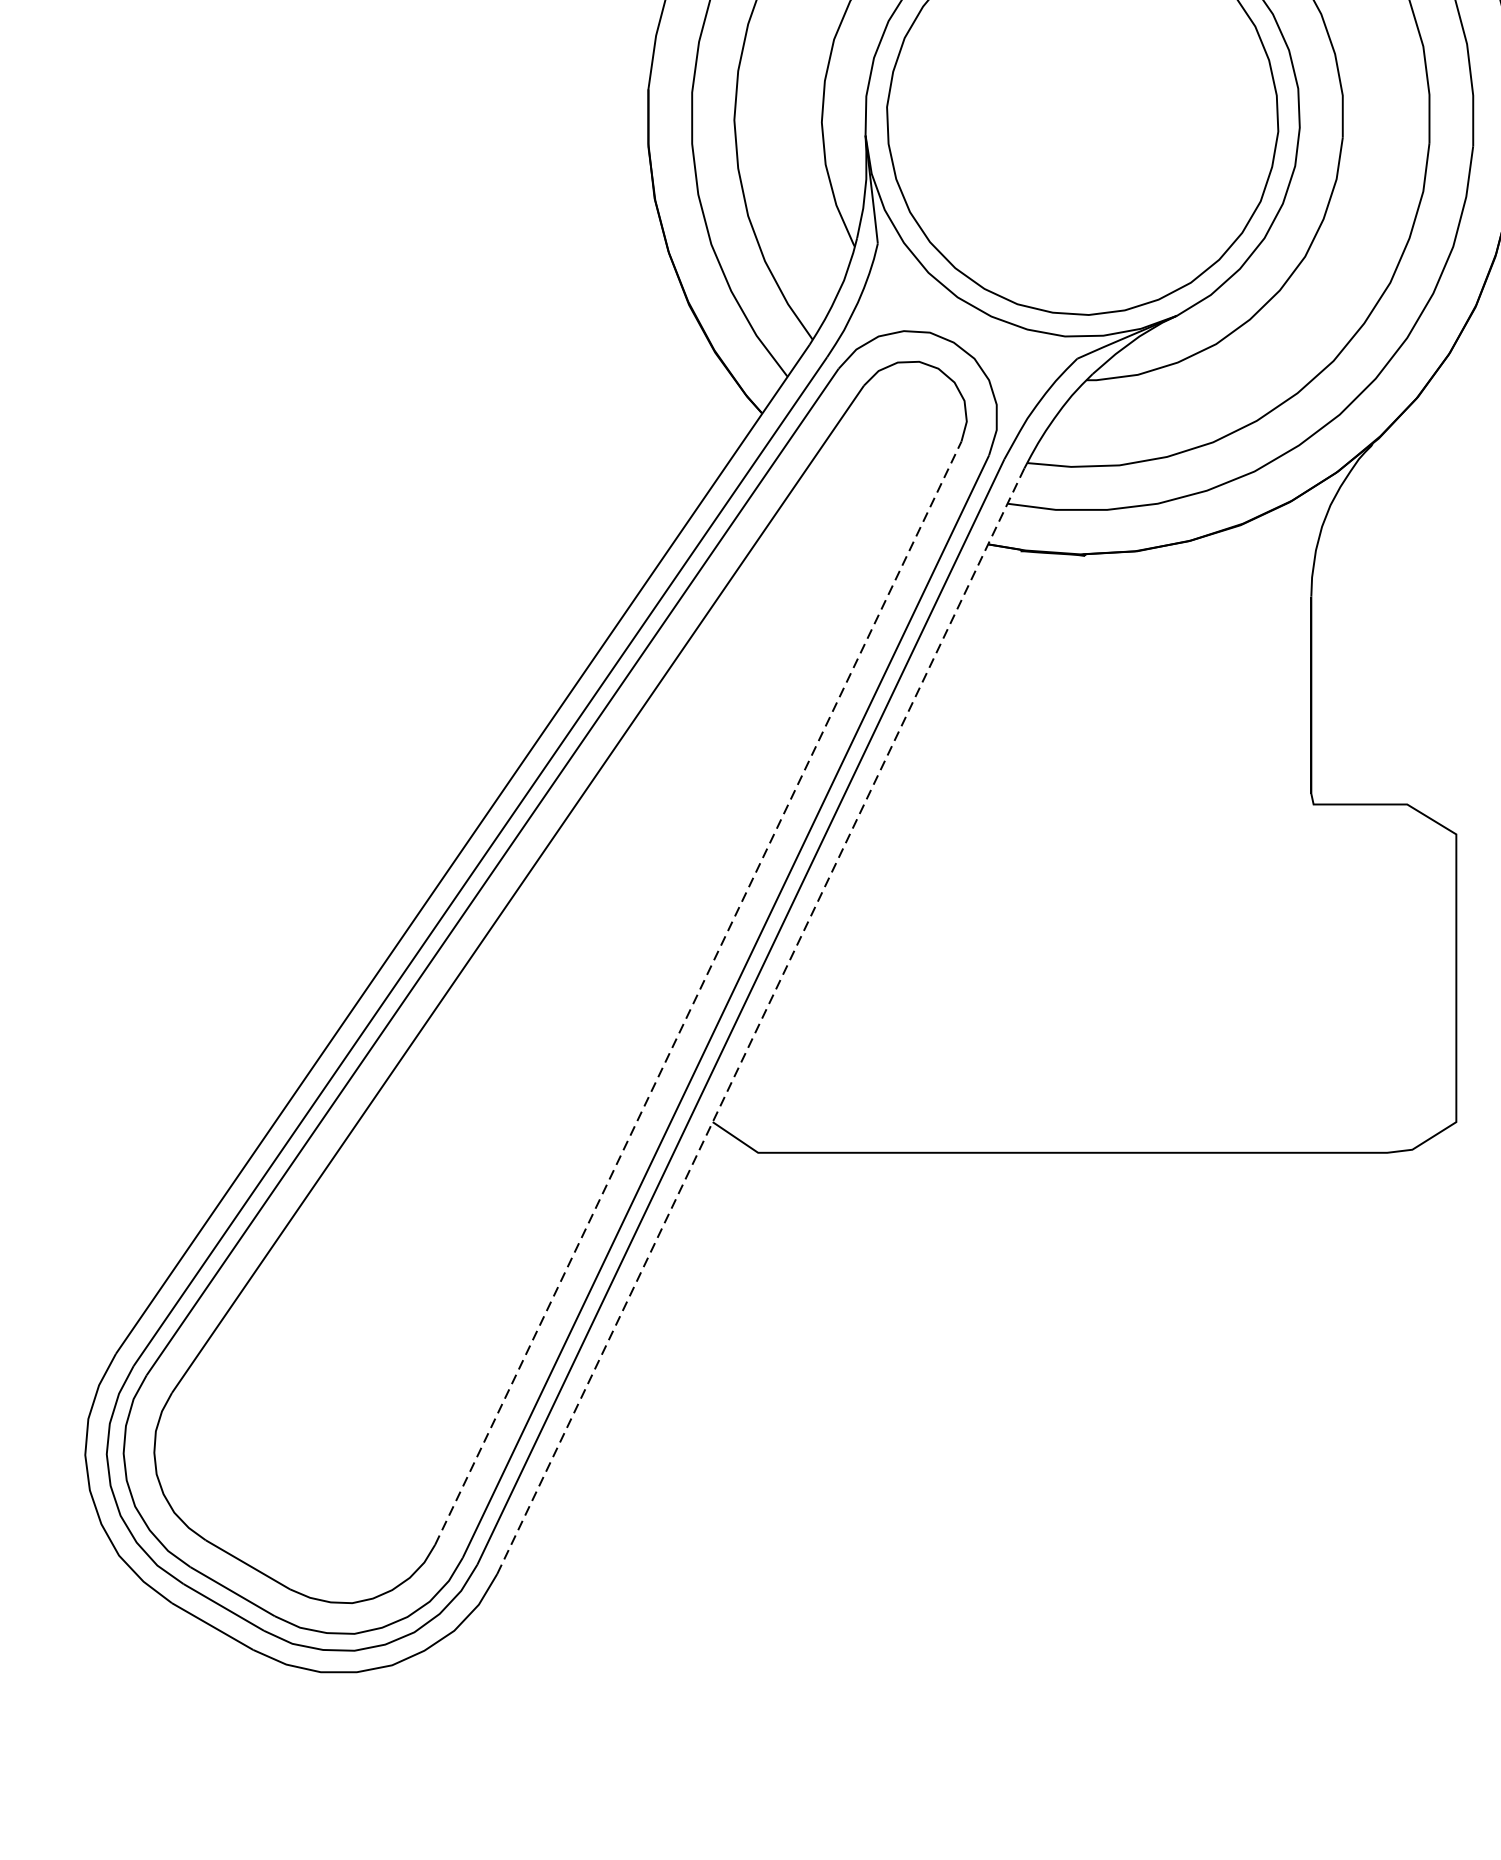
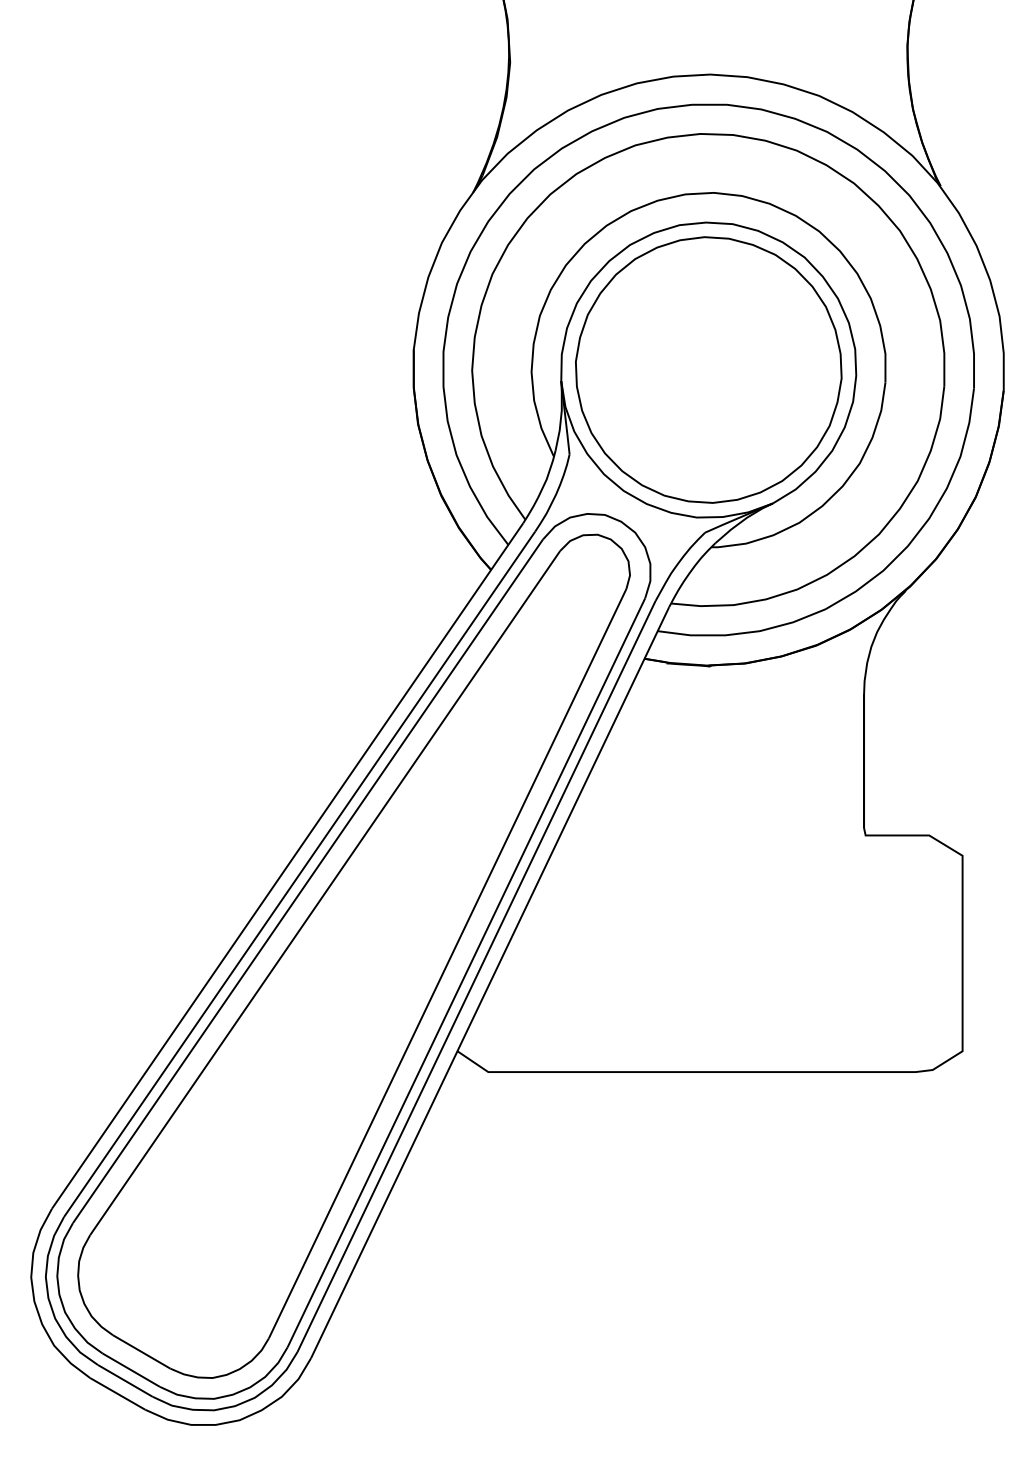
line: (698, 992) -> (447, 963), dashed -> solid
line: (761, 1020) -> (490, 982), dashed -> solid

